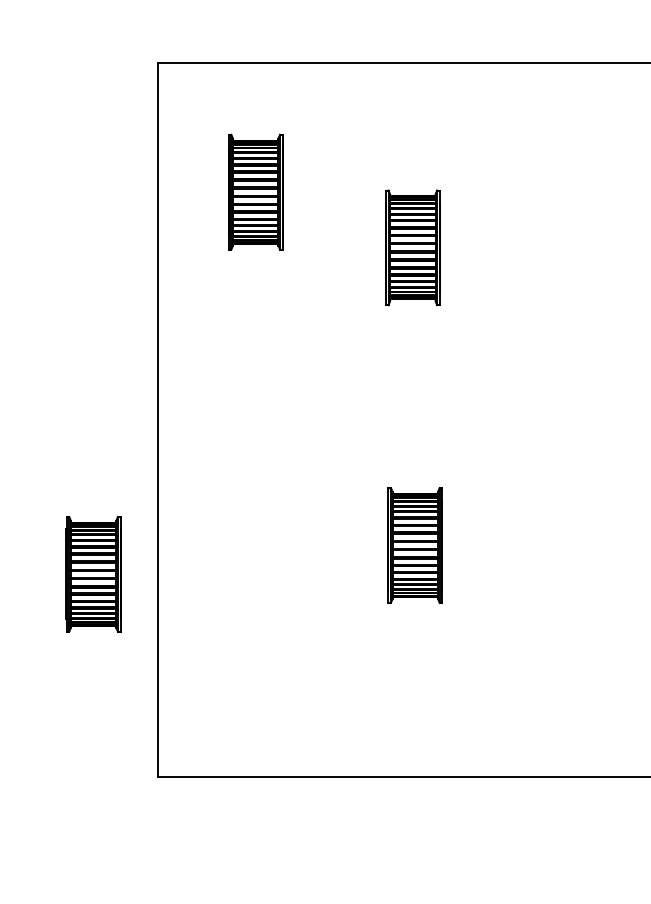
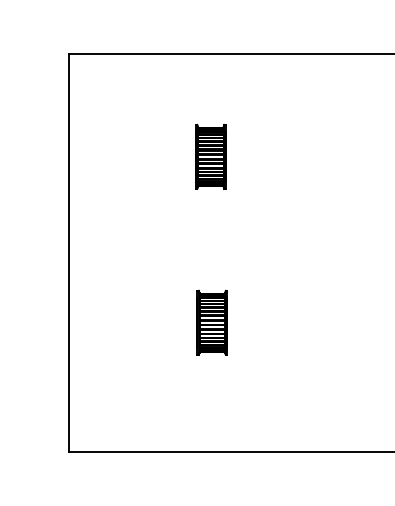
part: (254, 191) -> (122, 125), removed
part: (92, 573) -> (32, 338), removed

